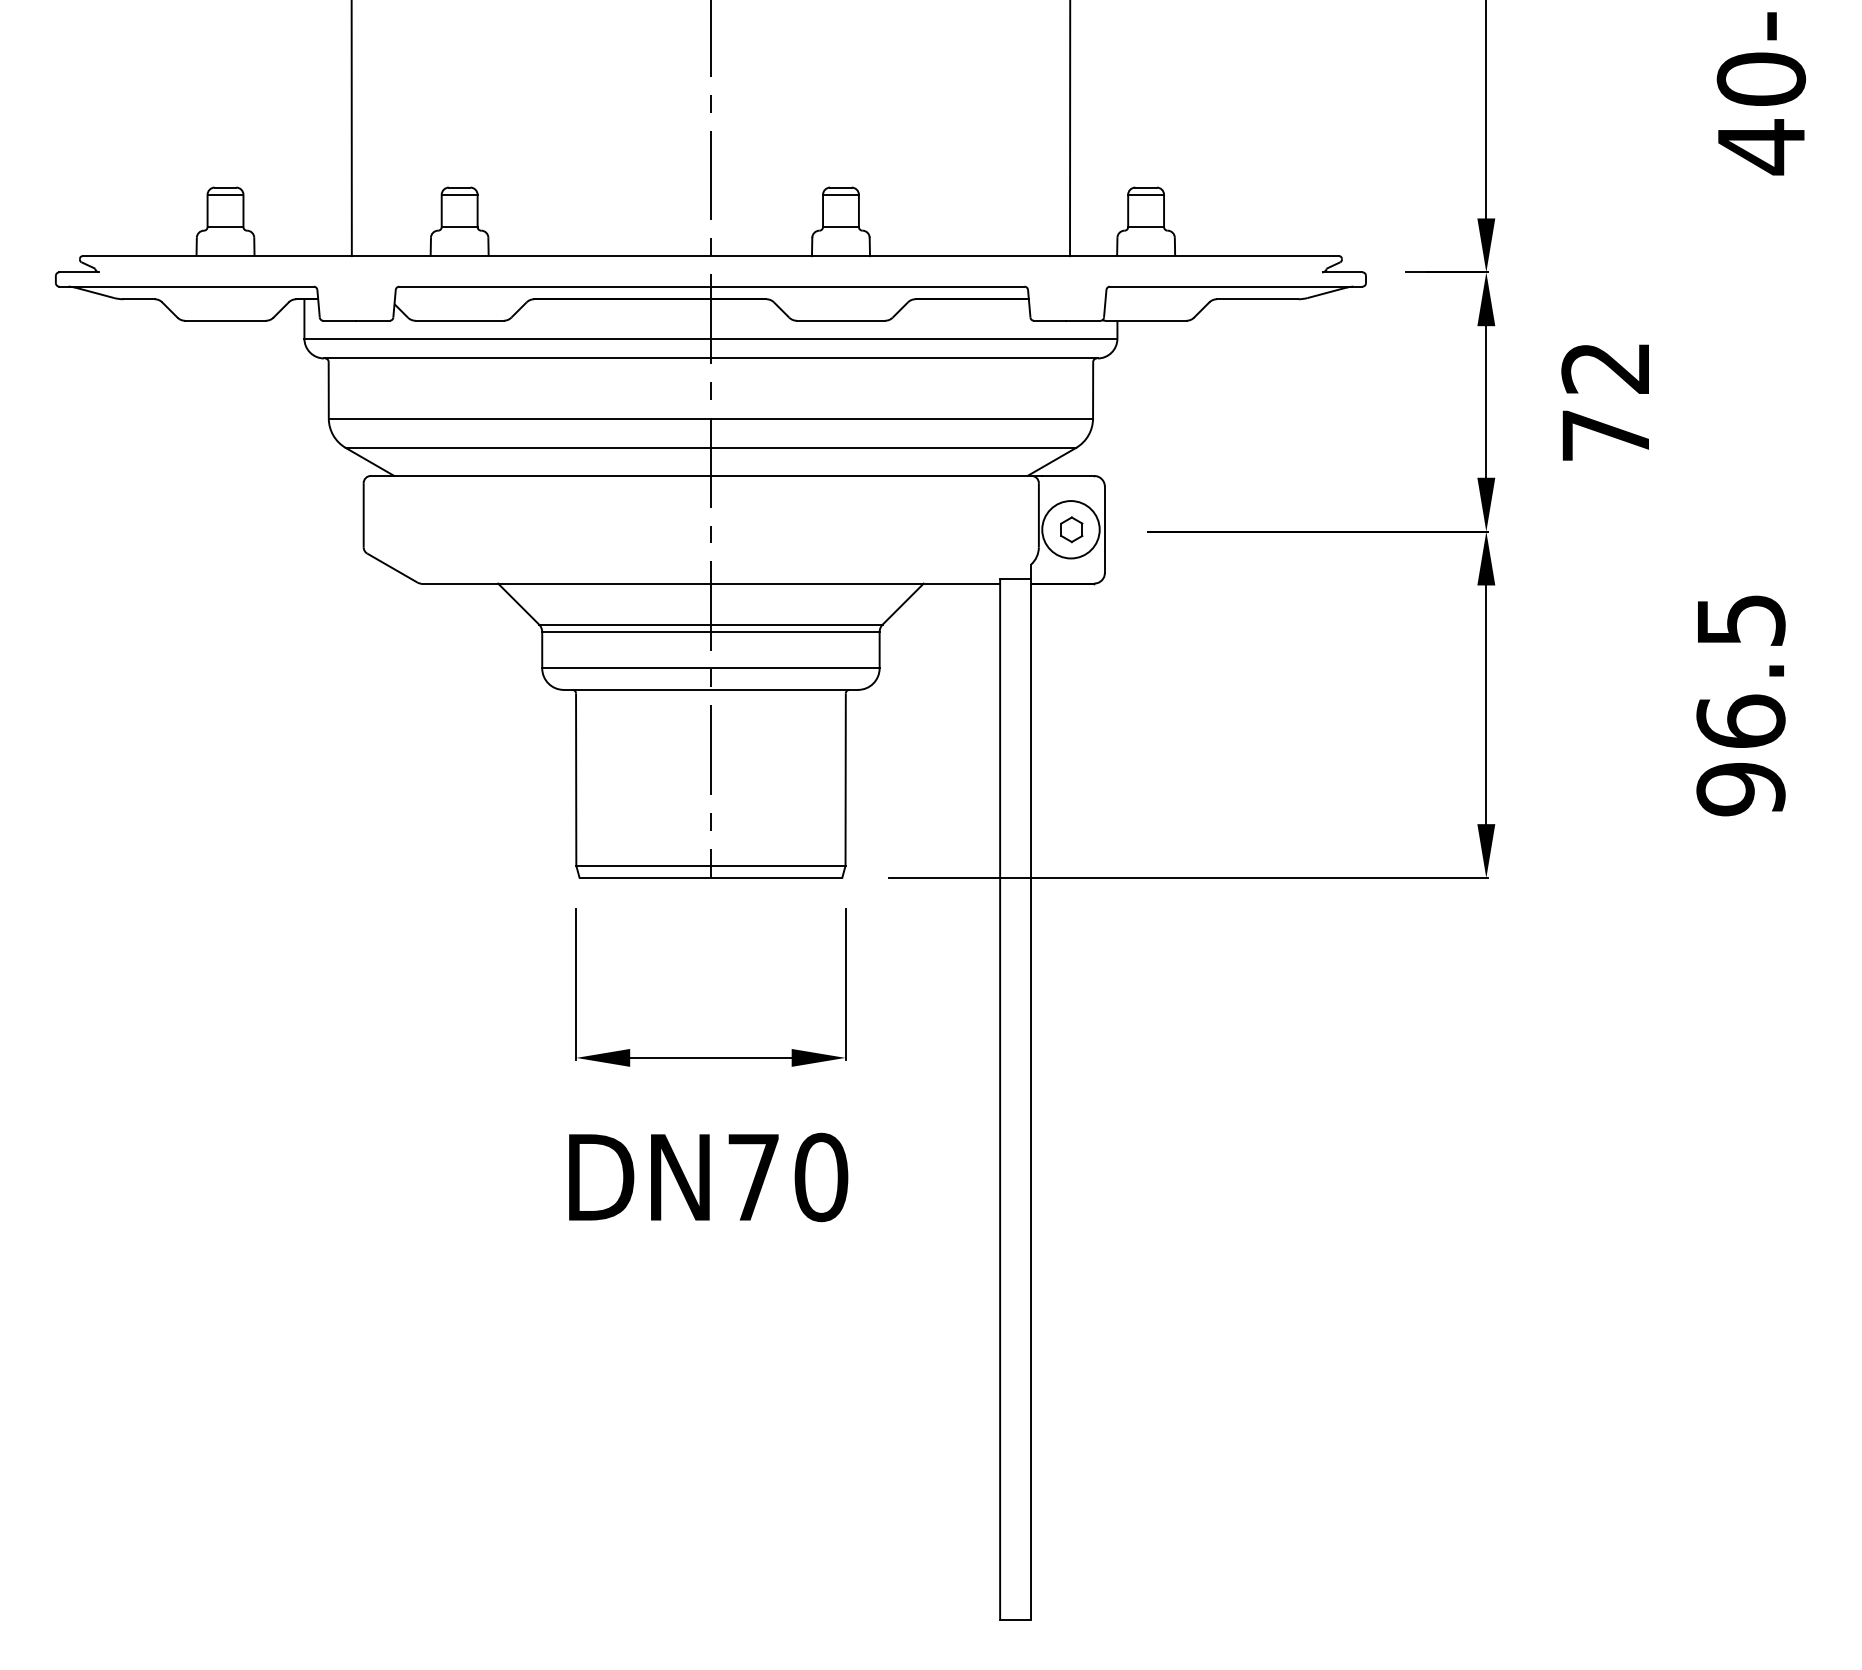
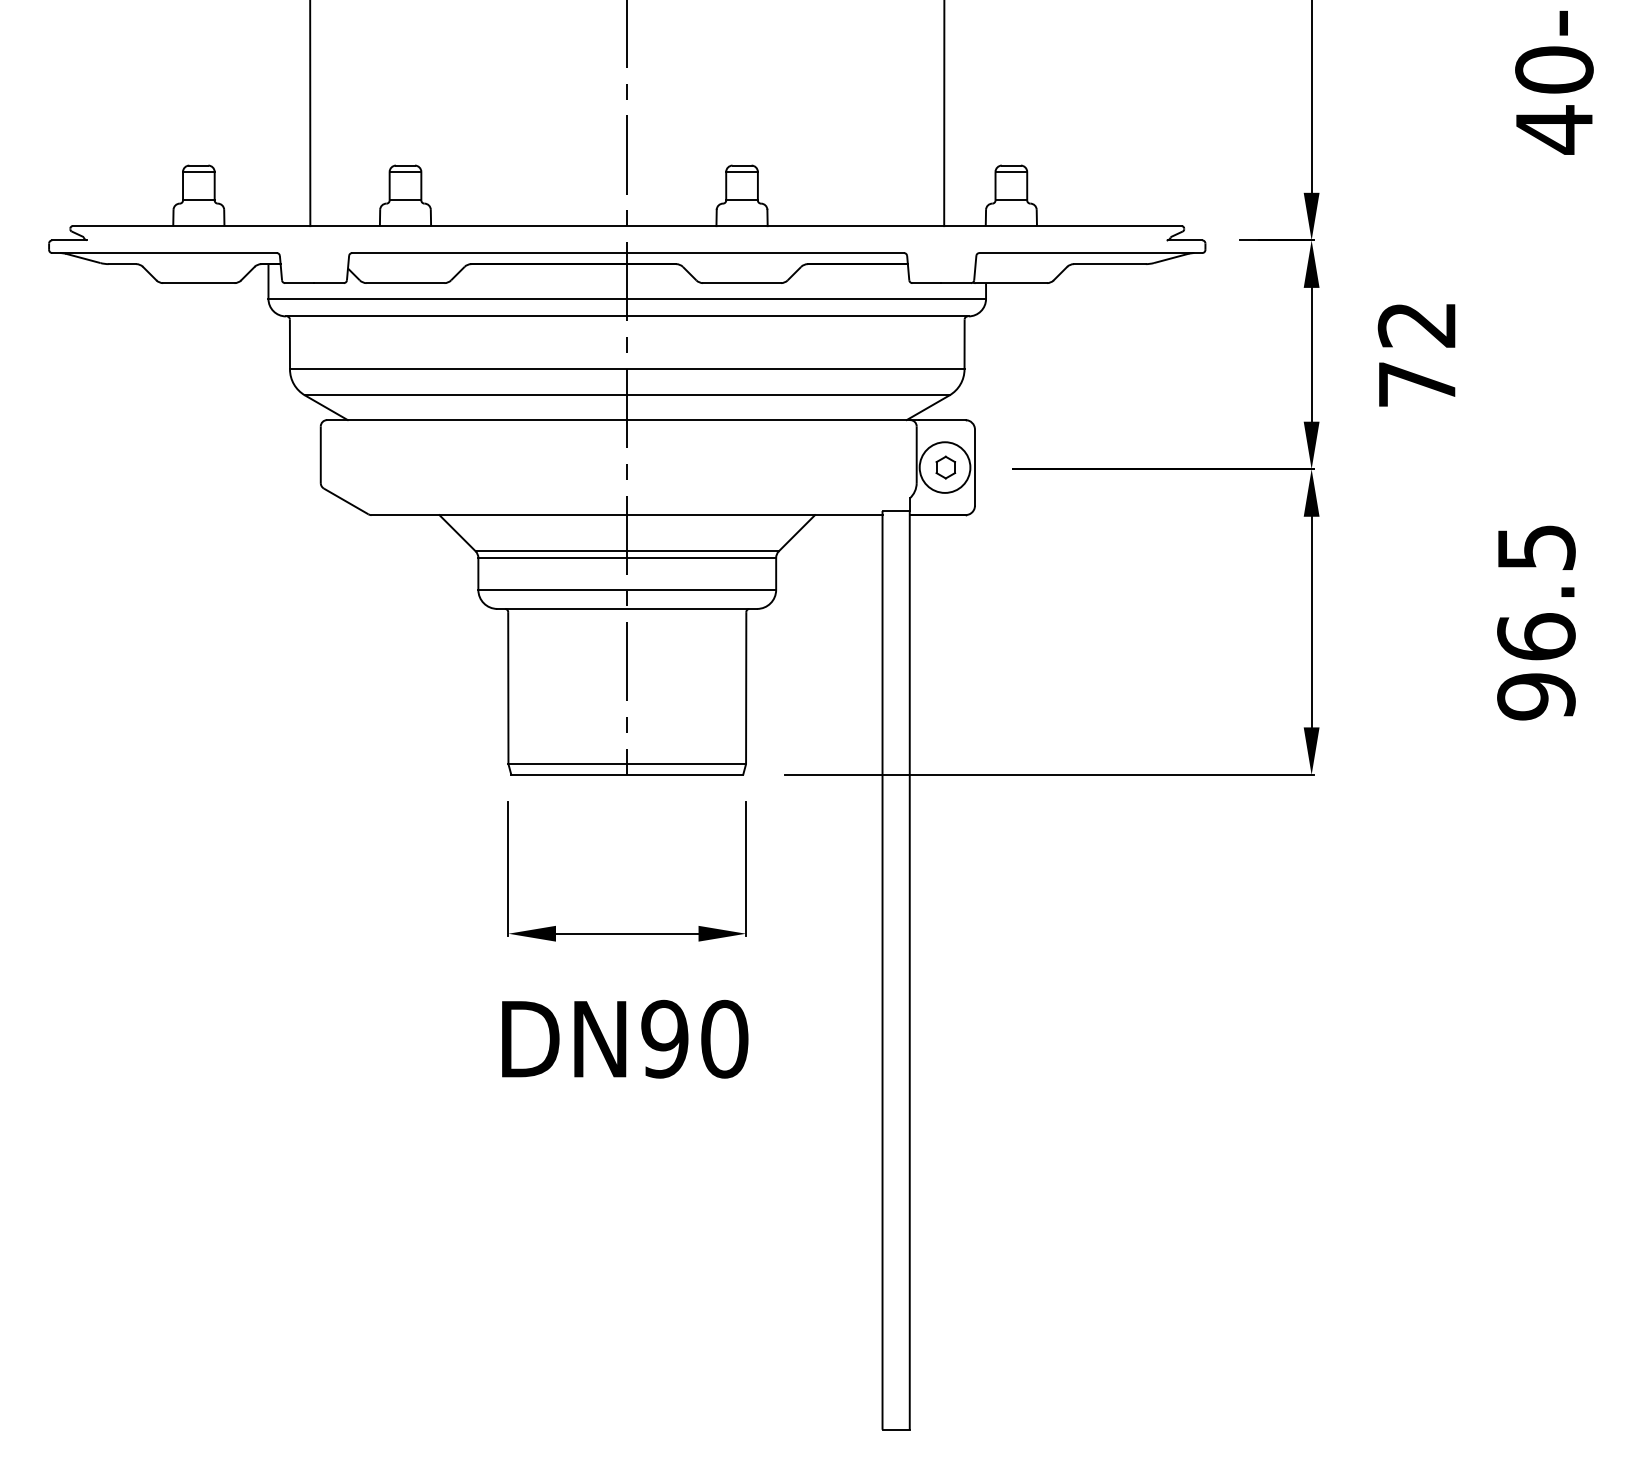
text: (753, 1177) -> (664, 1039), DN70 -> DN90

